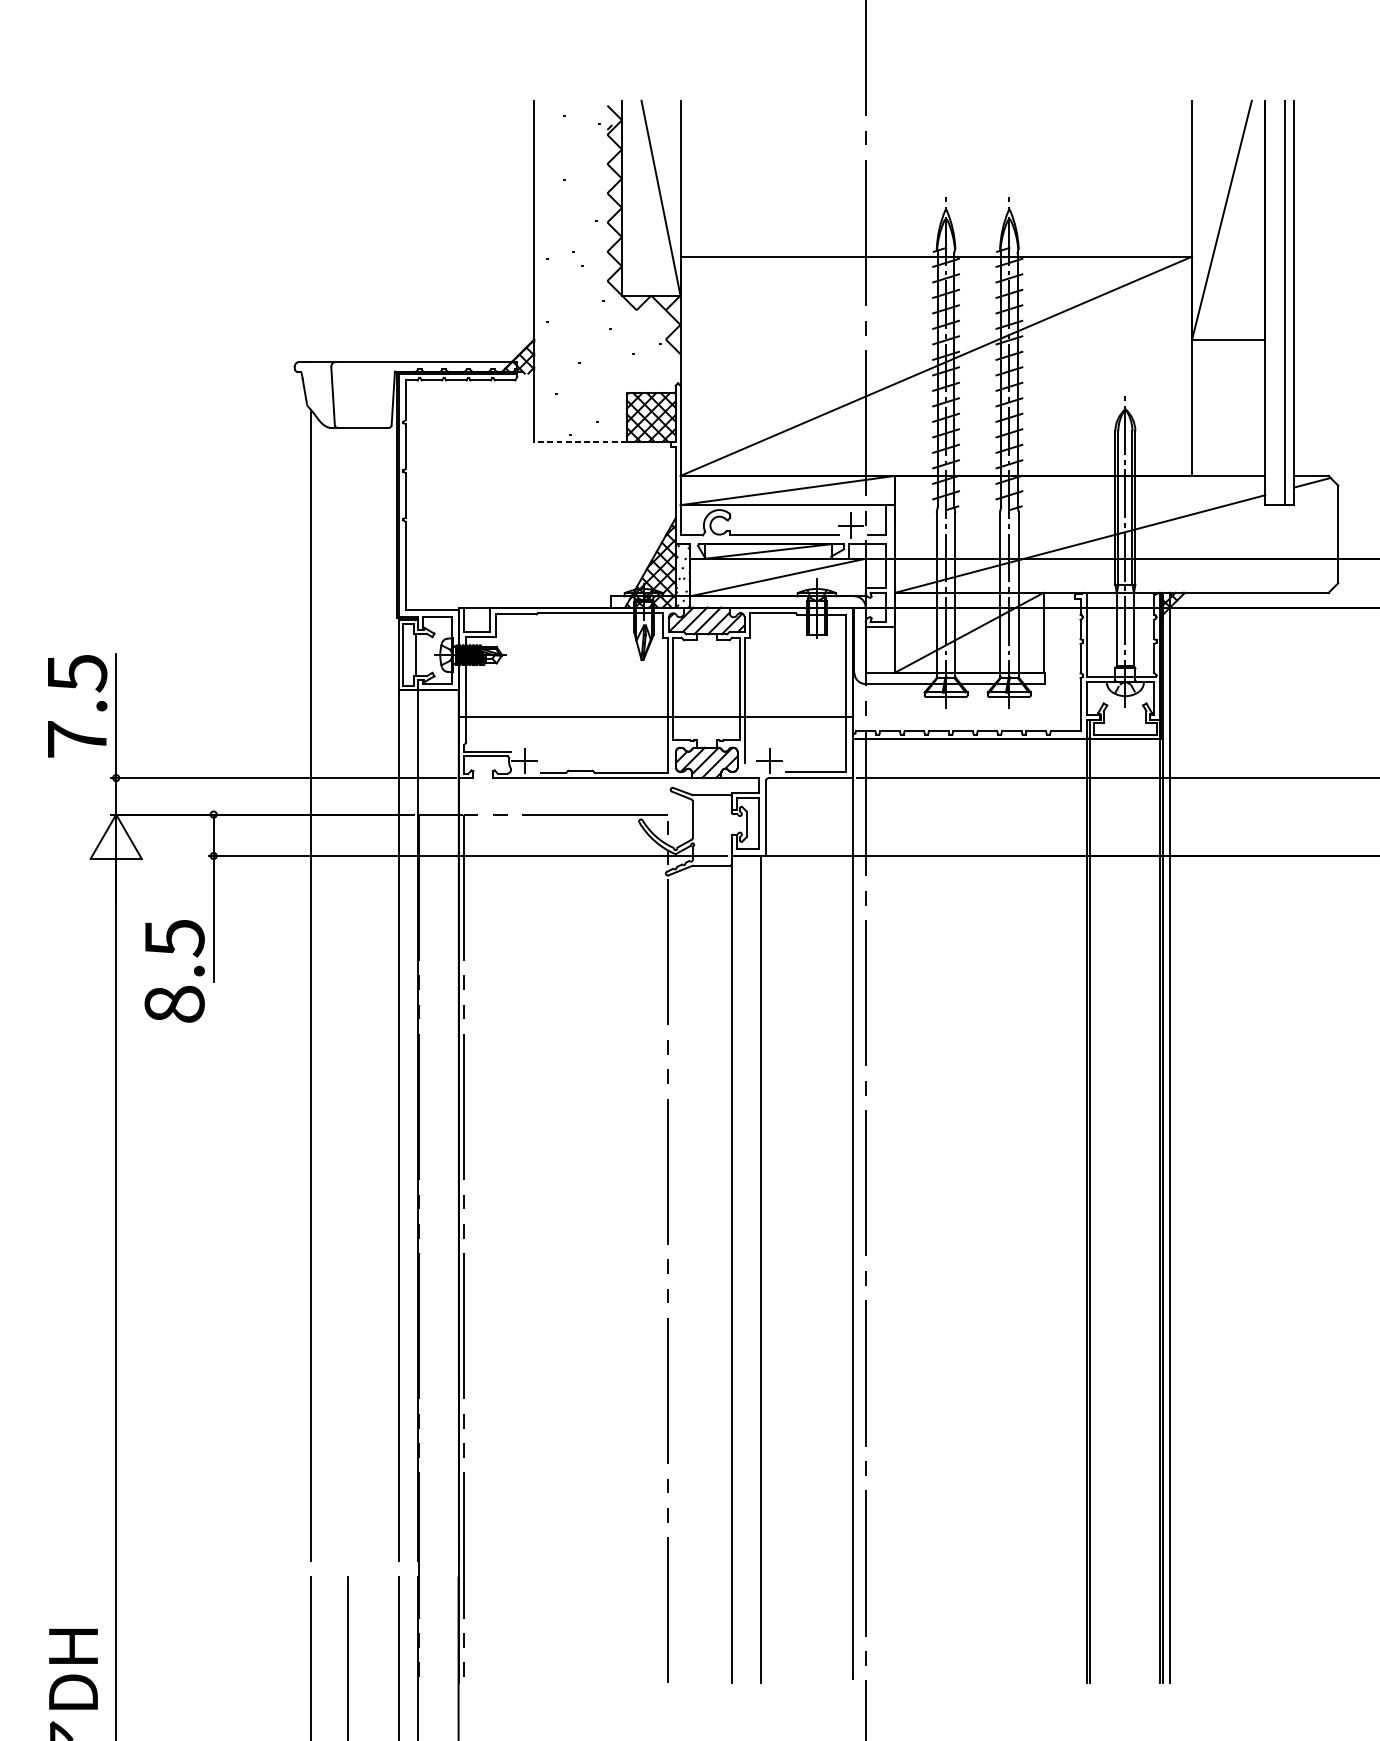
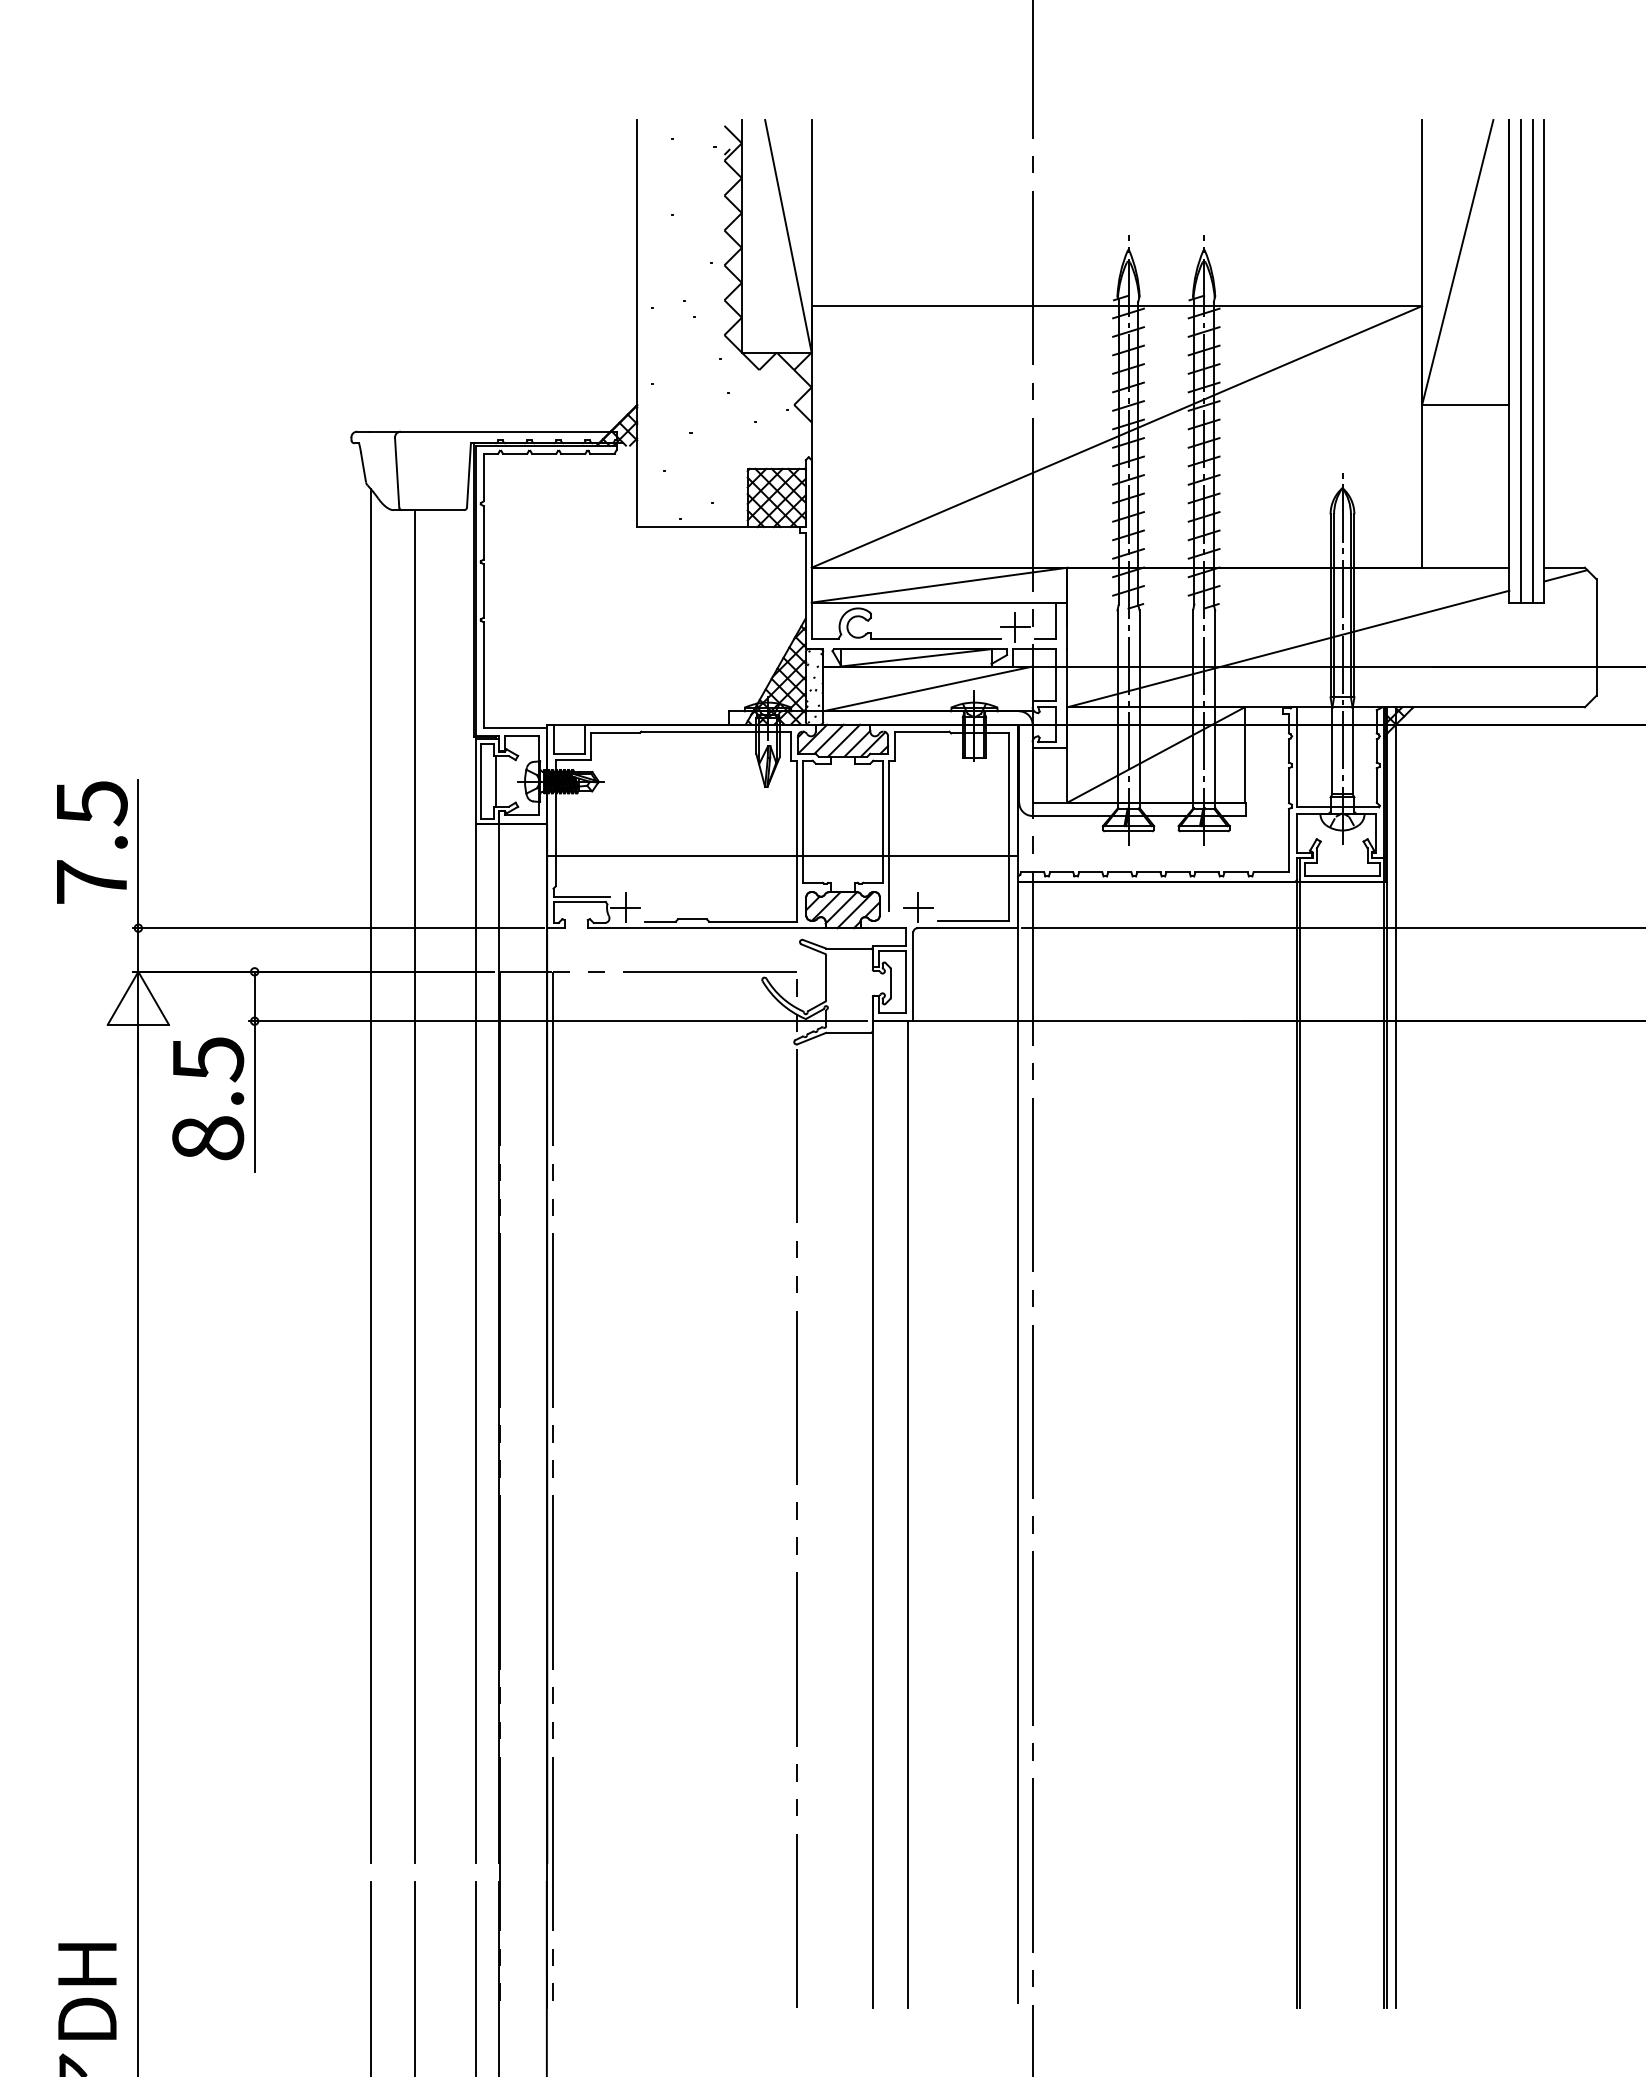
line: (1274, 303) -> (1520, 361), added
line: (579, 442) -> (691, 527), dashed -> solid
text: (174, 971) -> (208, 1098), moved
line: (347, 994) -> (414, 1186), added

